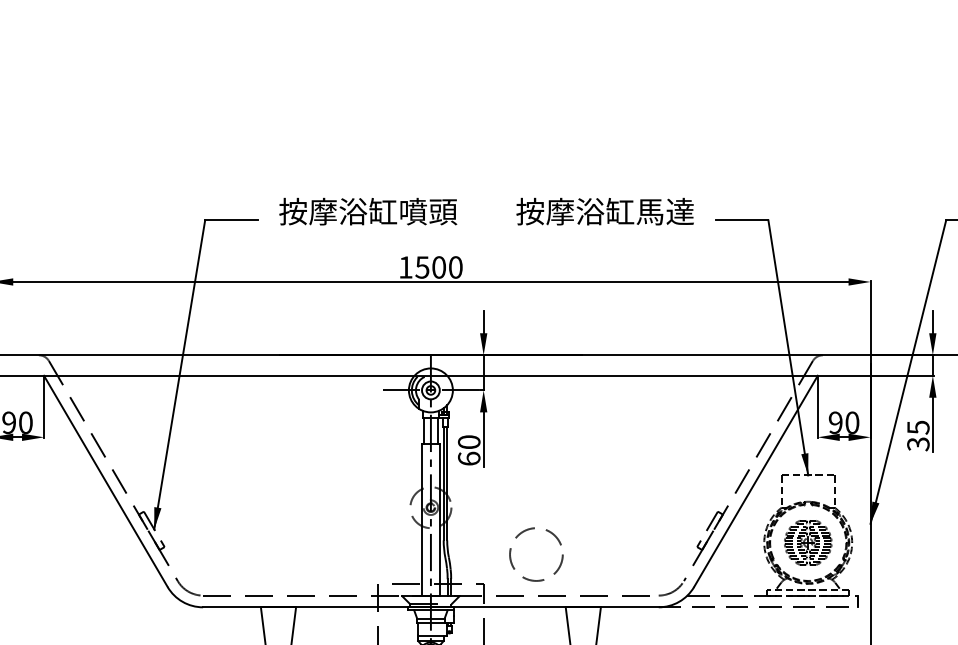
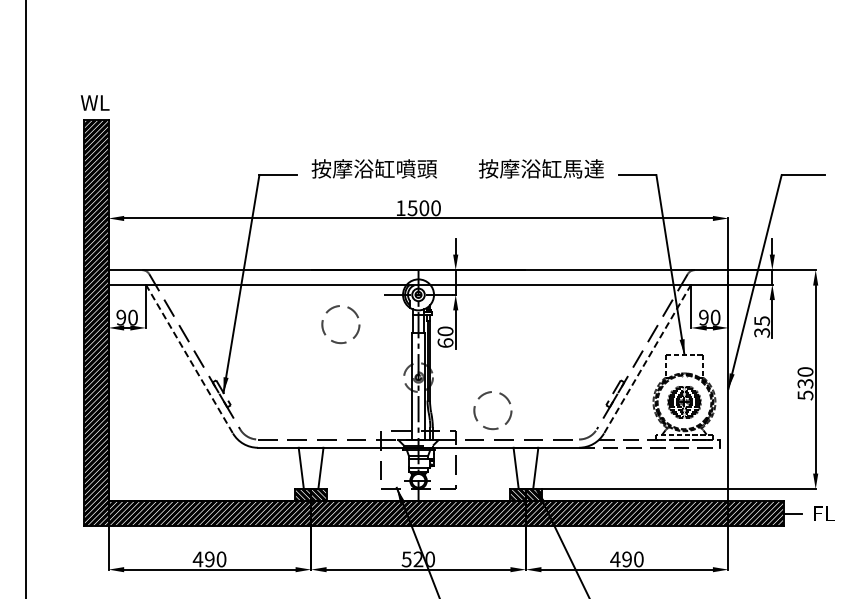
circle: (320, 432) -> (340, 324), added
line: (105, 482) -> (189, 359), solid -> dashed
line: (755, 482) -> (647, 359), solid -> dashed

